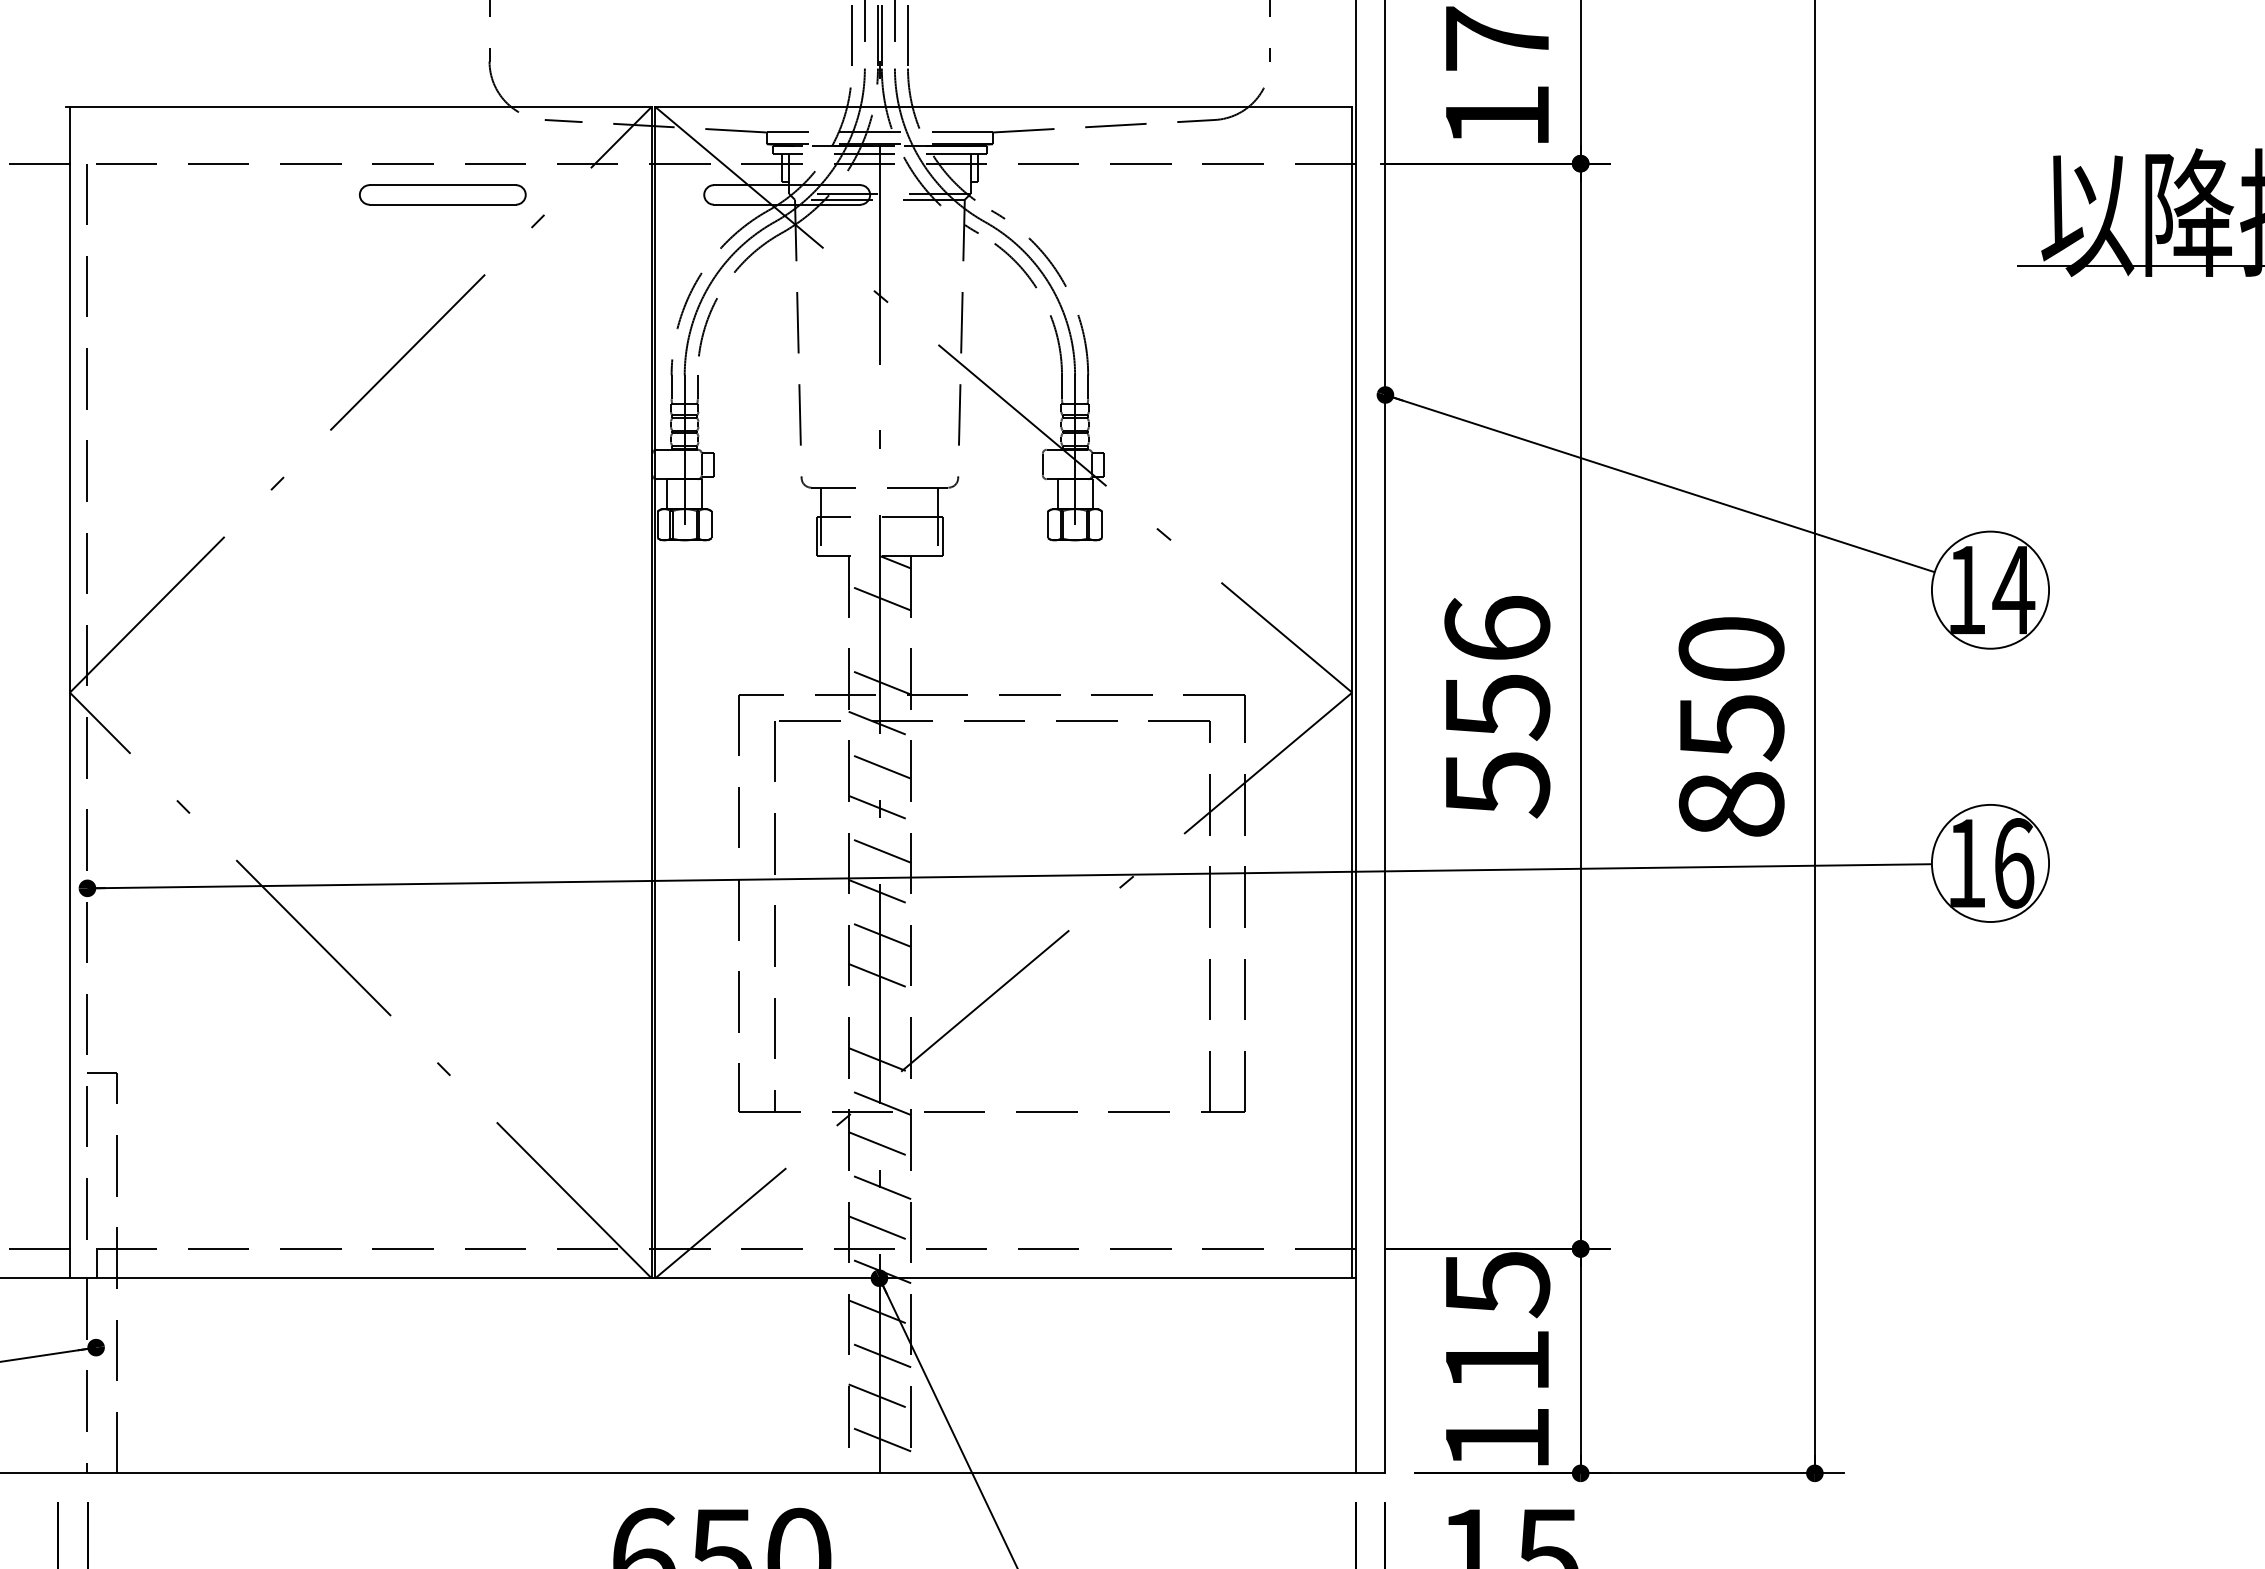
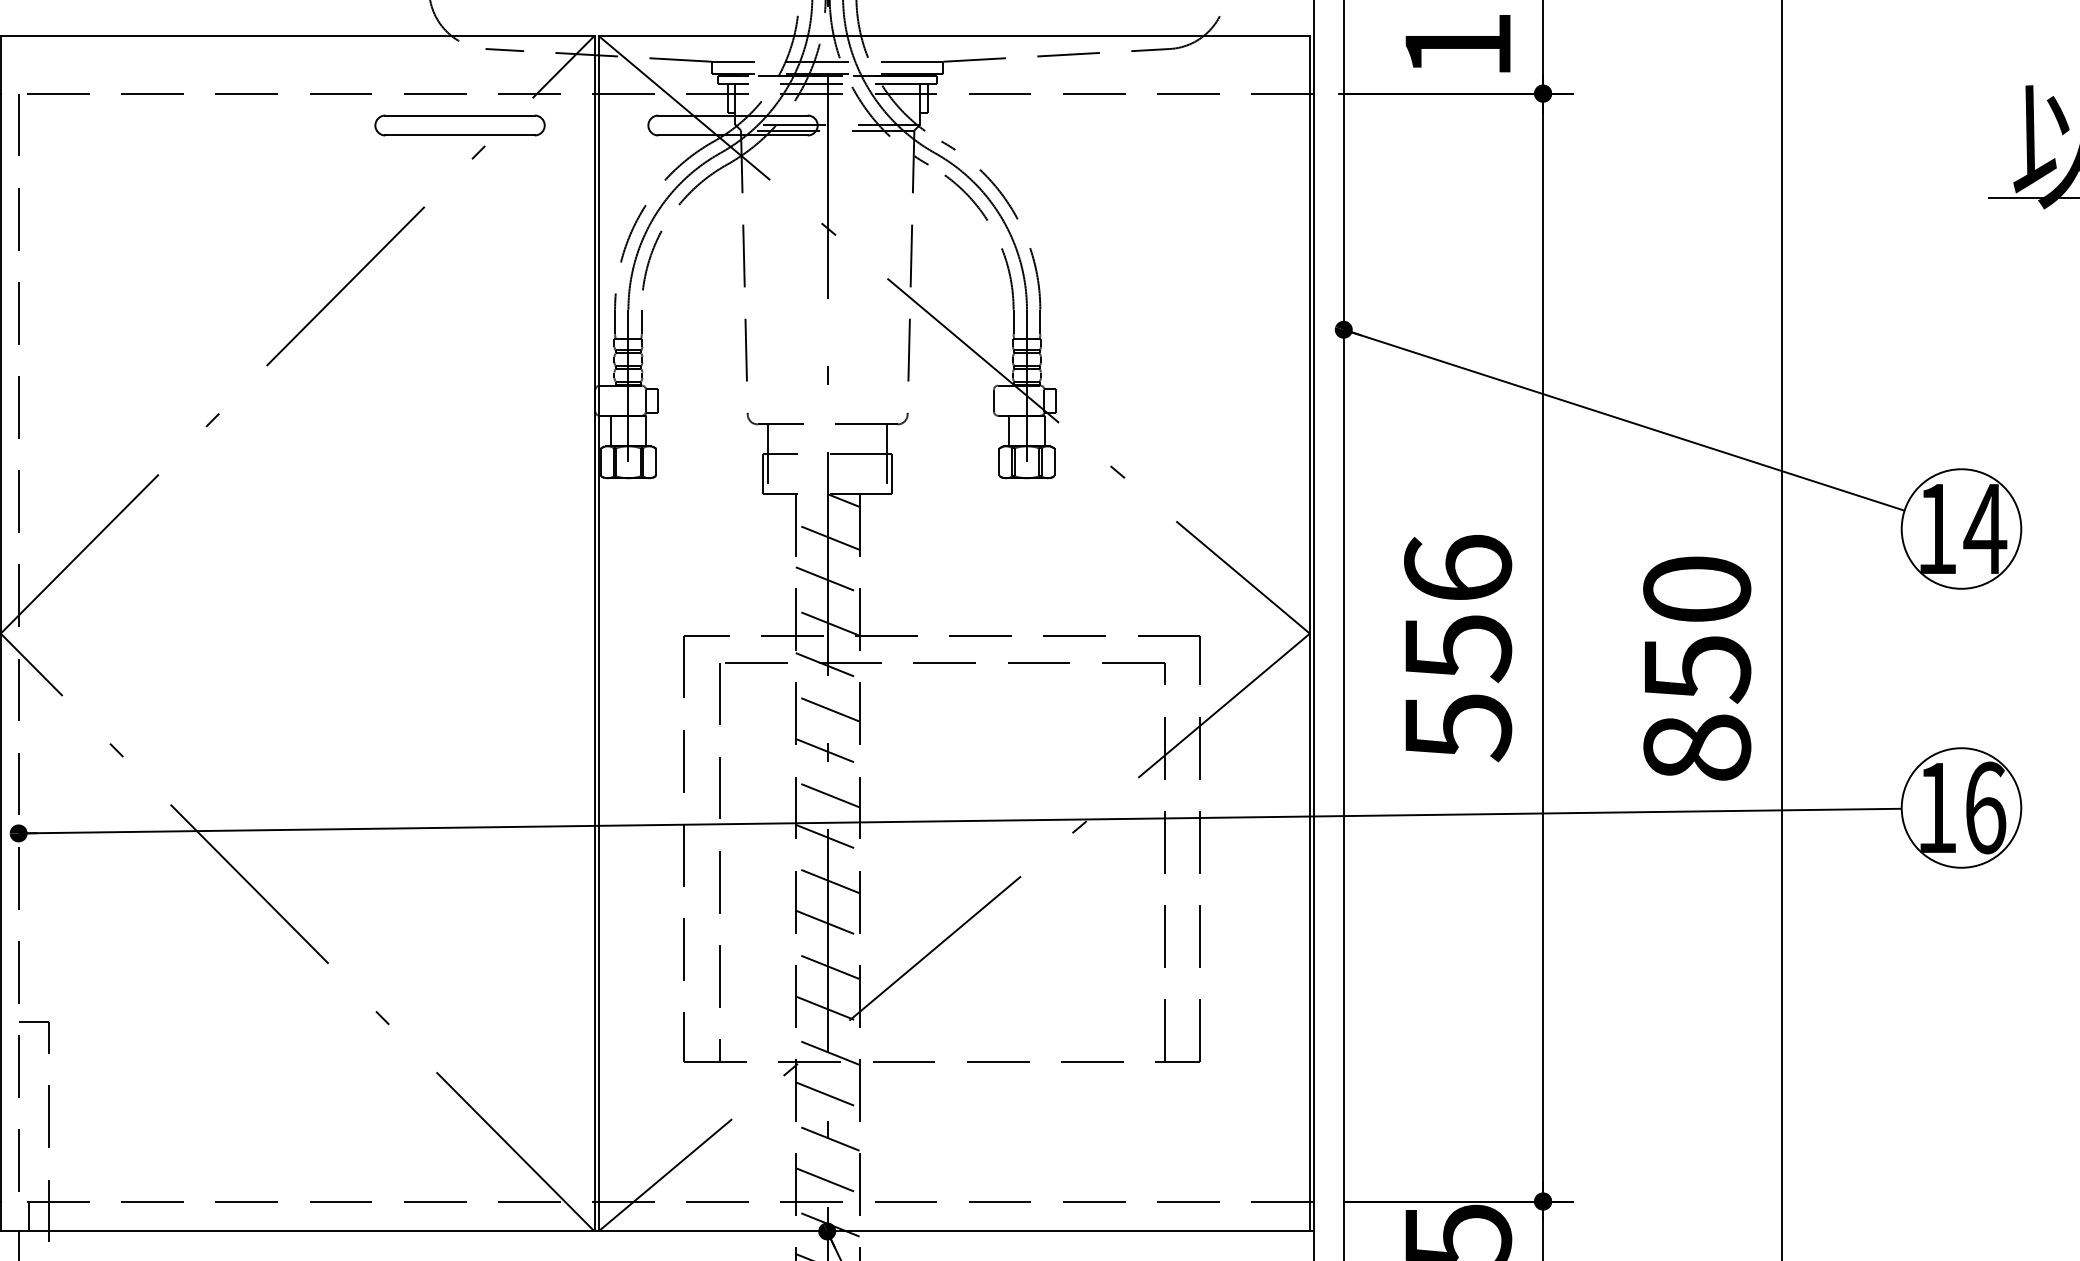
part: (442, 194) -> (459, 125), moved
line: (879, 639) -> (827, 579), added
line: (879, 1018) -> (827, 966), added

